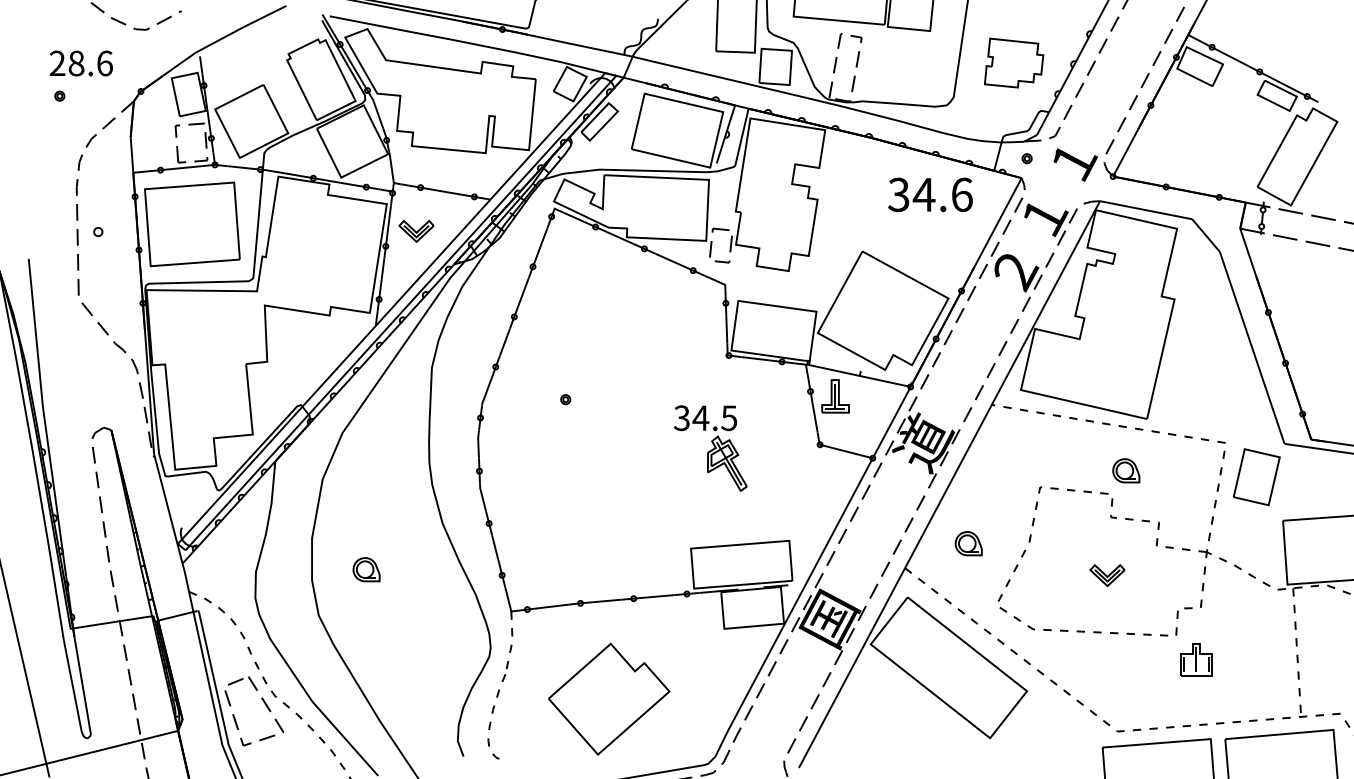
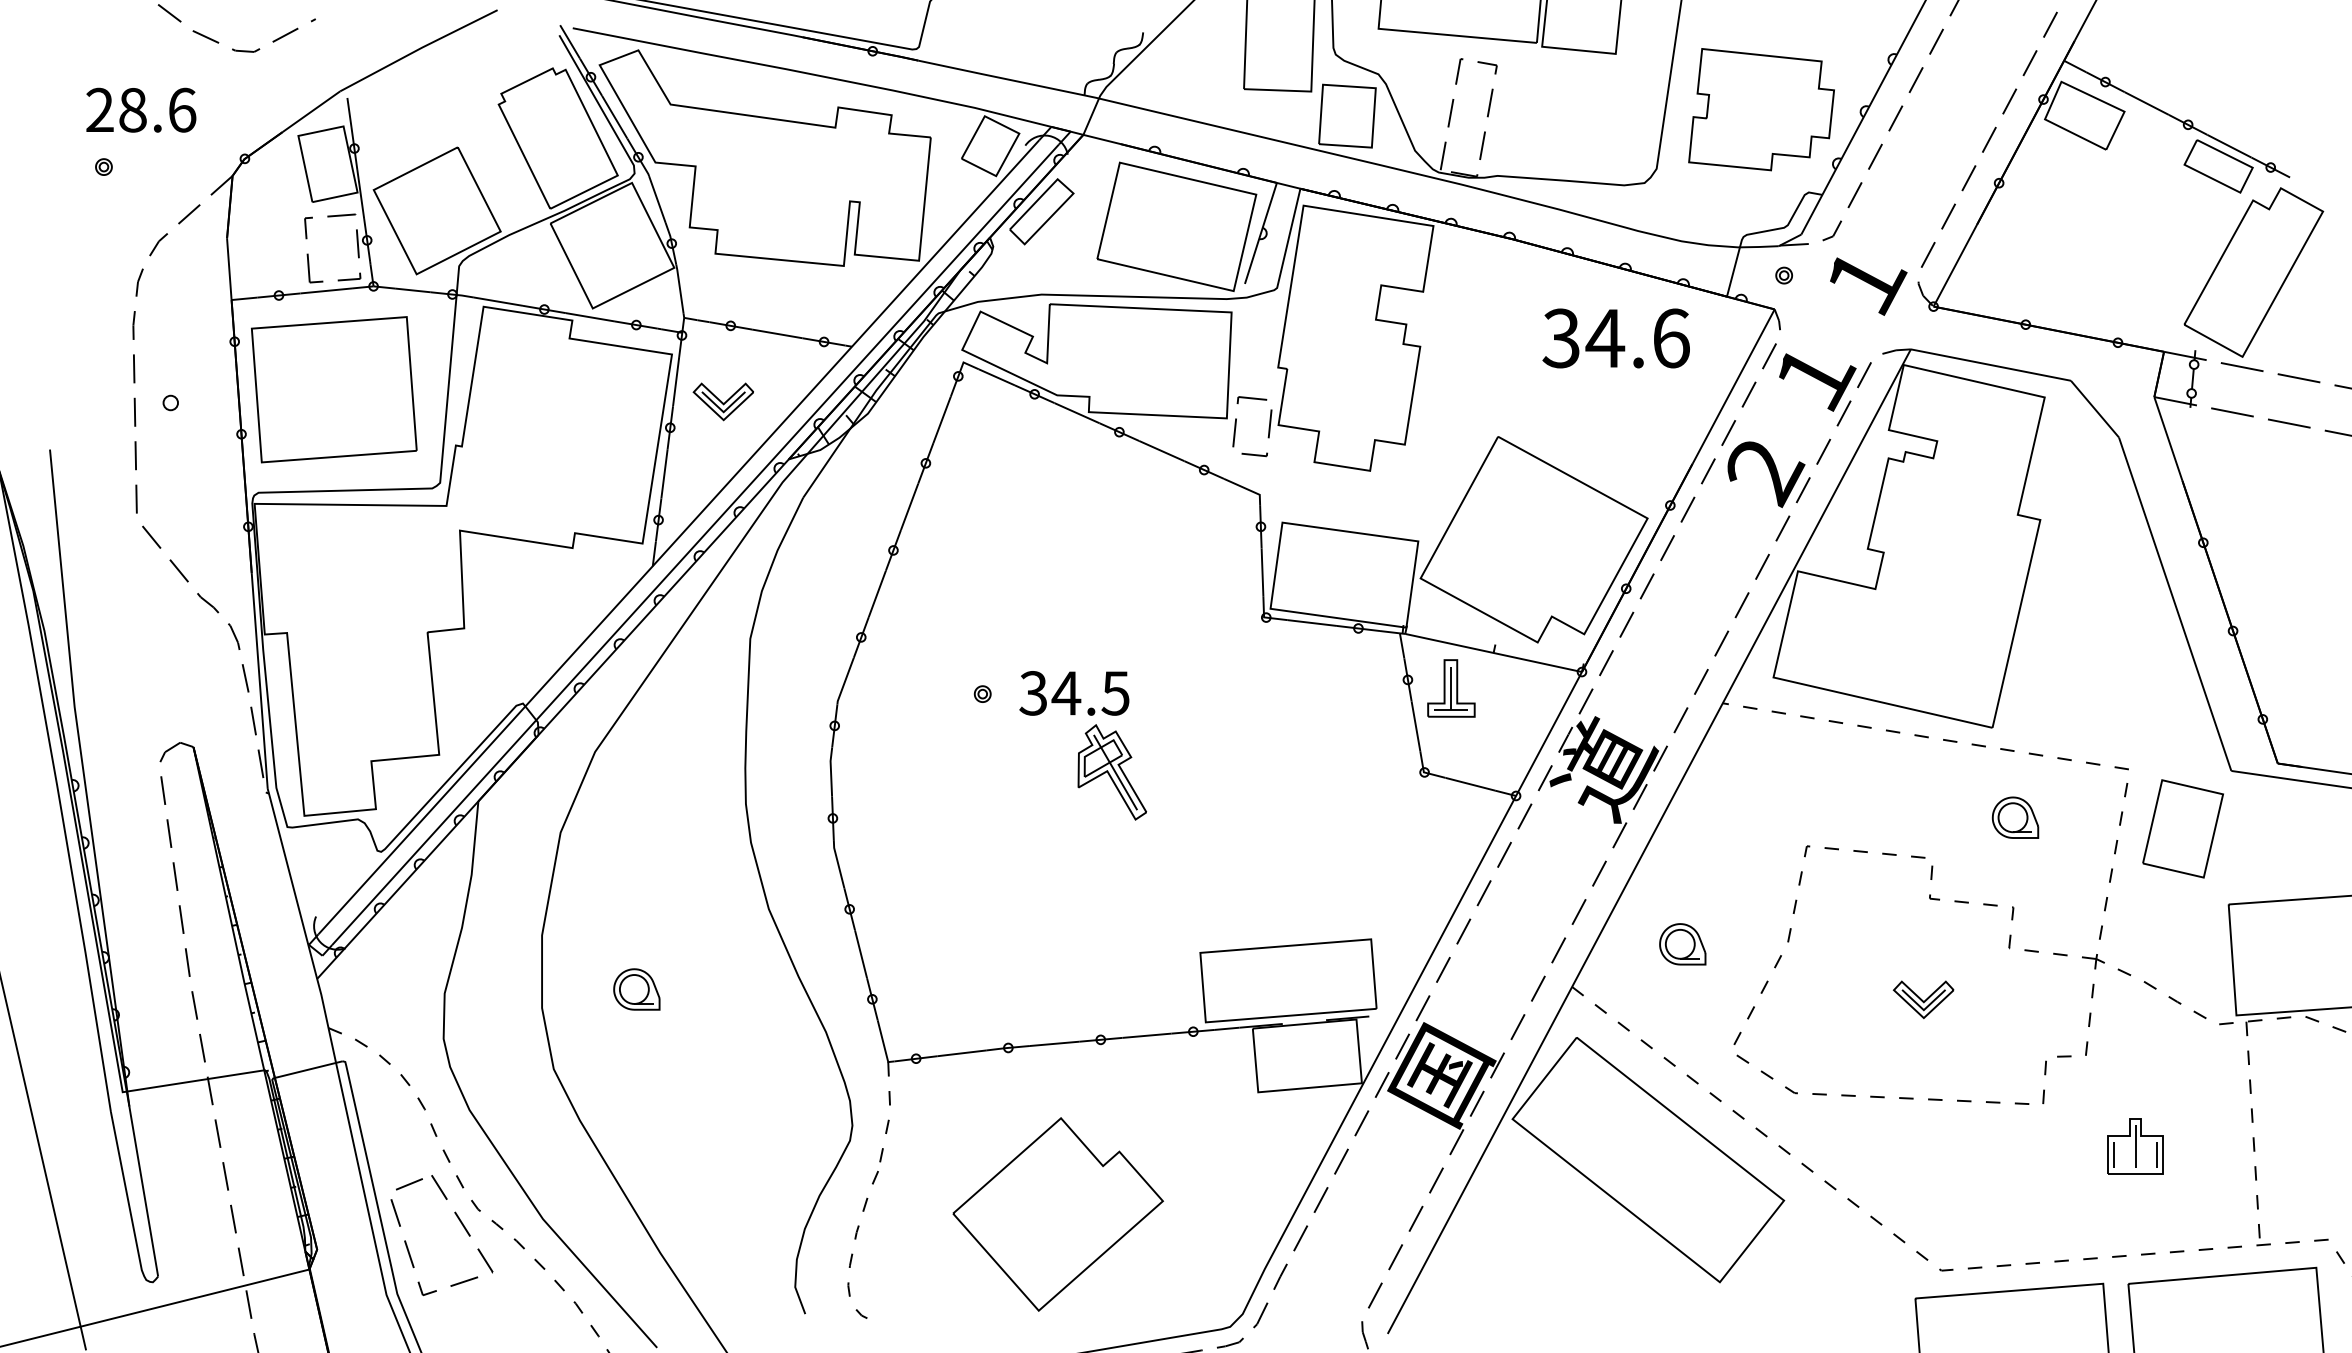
part: (1013, 62) -> (1760, 108), size x1.43
part: (710, 448) -> (1083, 745), moved
part: (1126, 470) -> (2015, 817), moved
part: (1196, 659) -> (2135, 1145), moved

